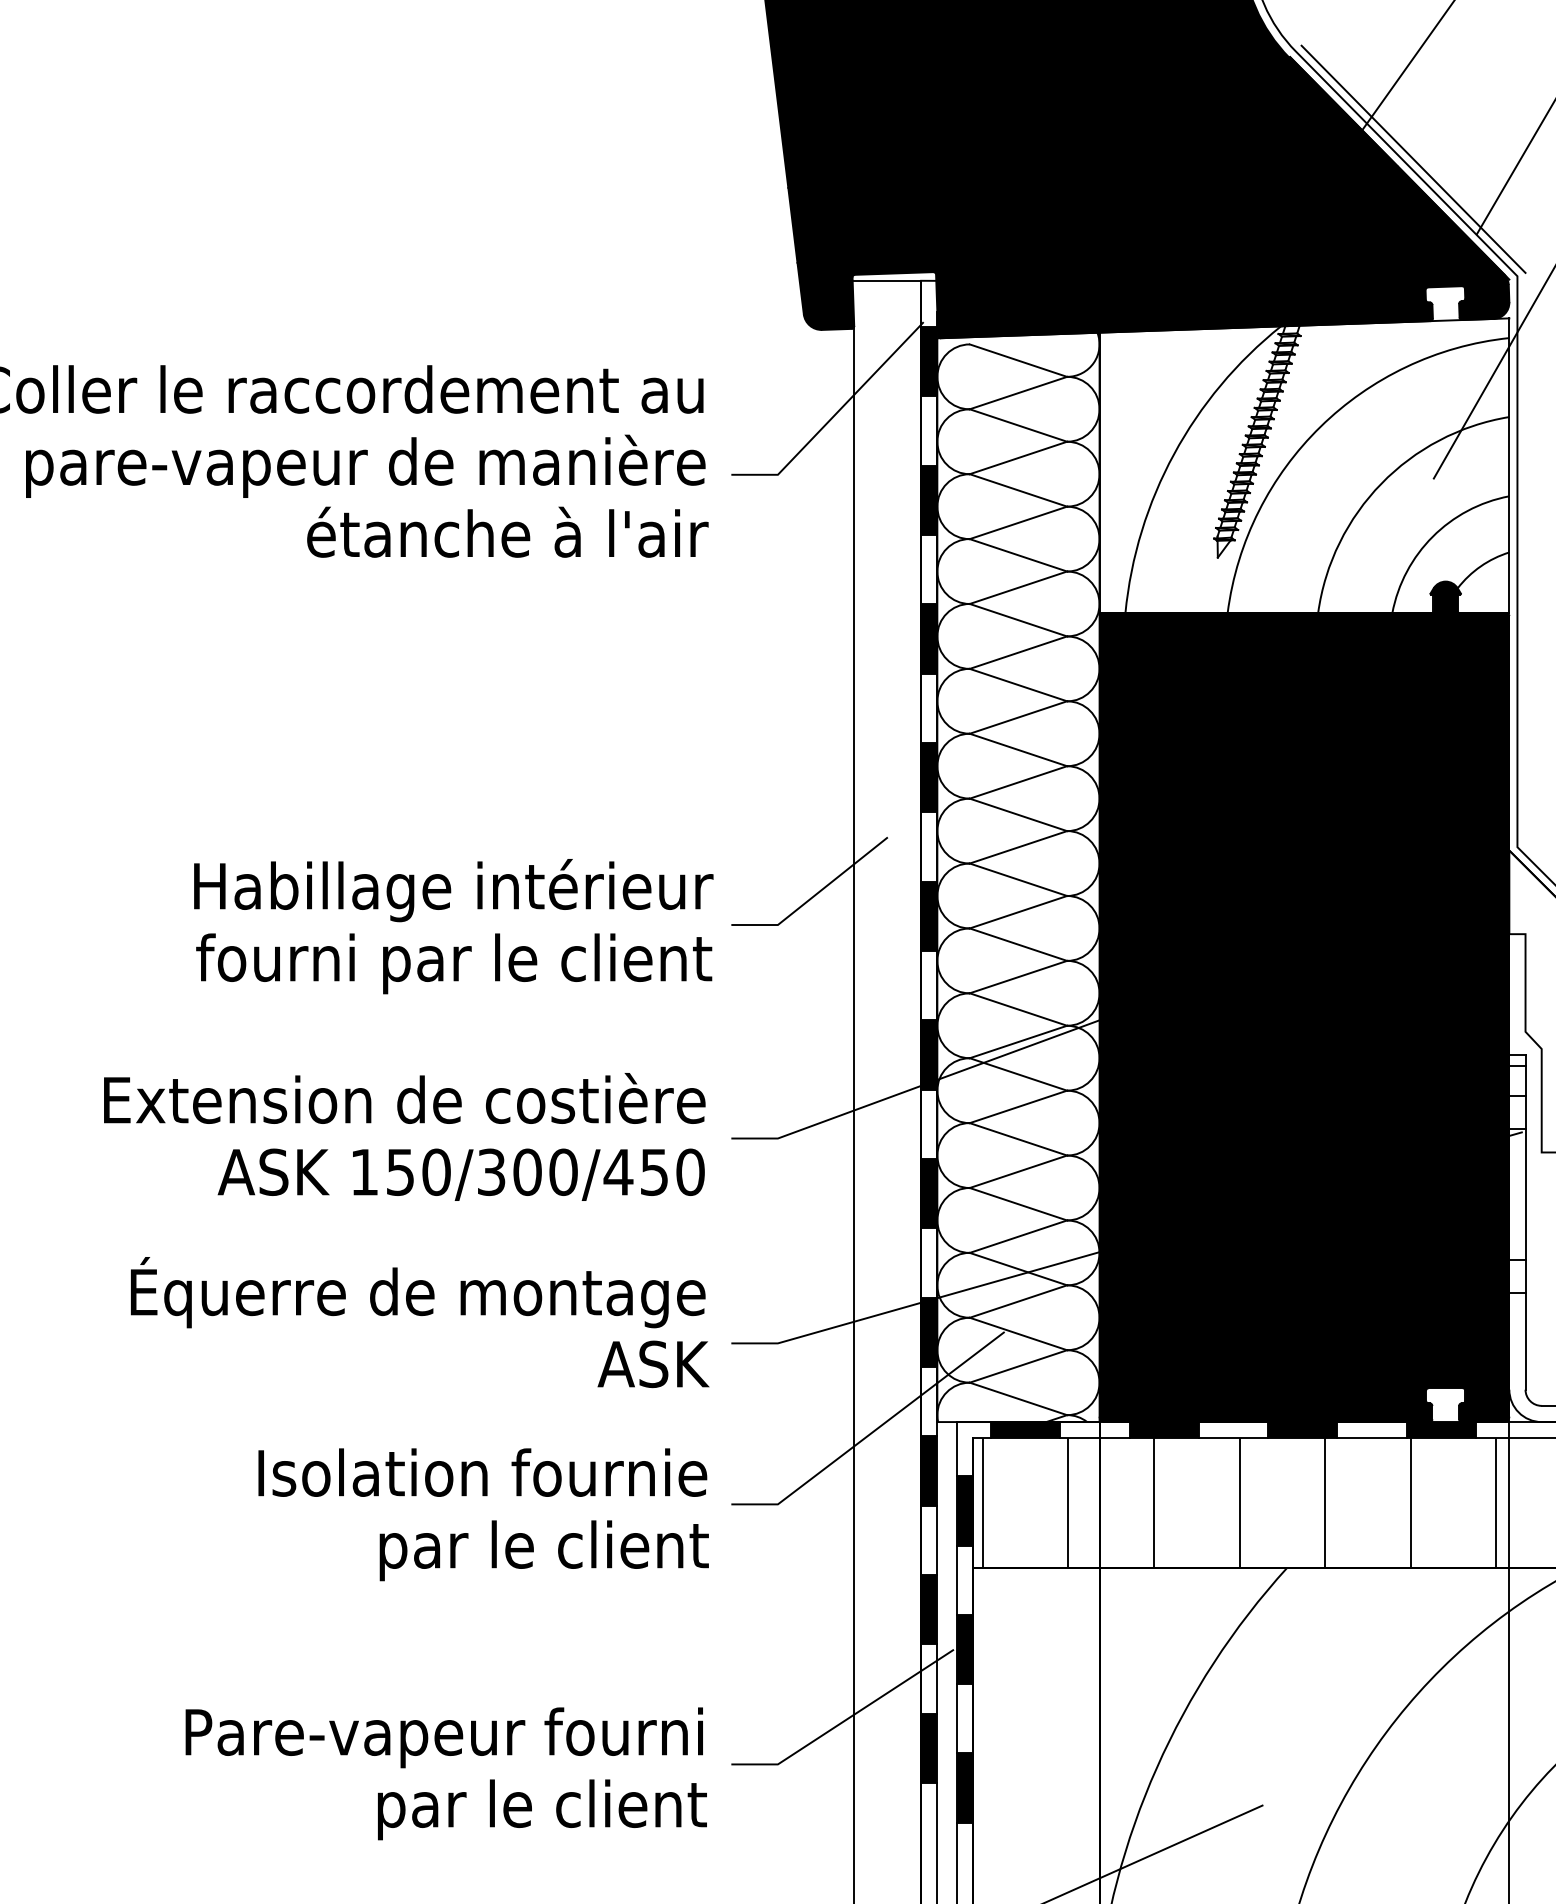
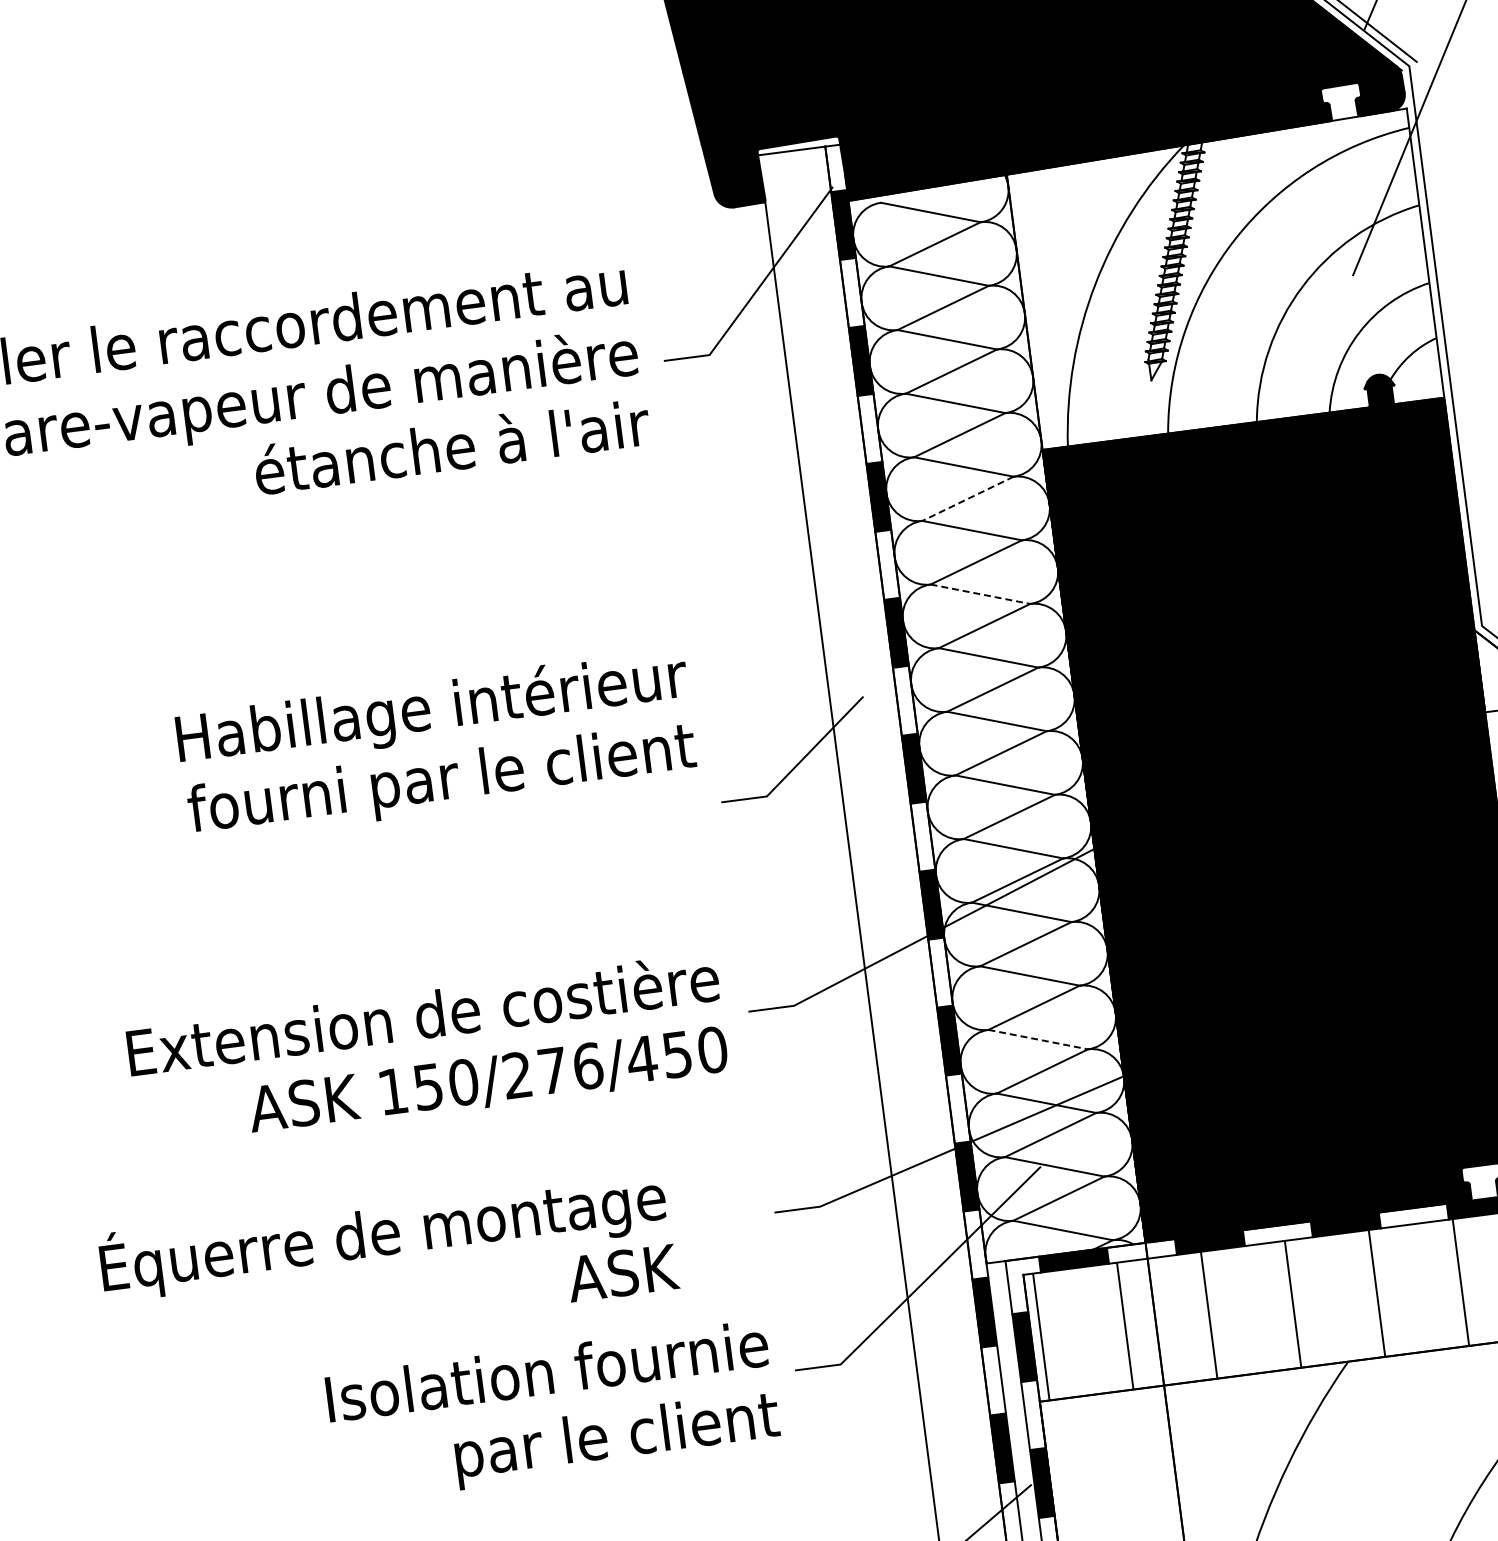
line: (1018, 652) -> (968, 498), solid -> dashed
line: (1018, 750) -> (980, 594), solid -> dashed
text: (453, 926) -> (436, 746), moved
text: (527, 1171) -> (552, 1070), 150/300/450 -> 150/276/450
line: (1018, 1204) -> (1038, 1039), solid -> dashed
text: (420, 1322) -> (389, 1261), moved

